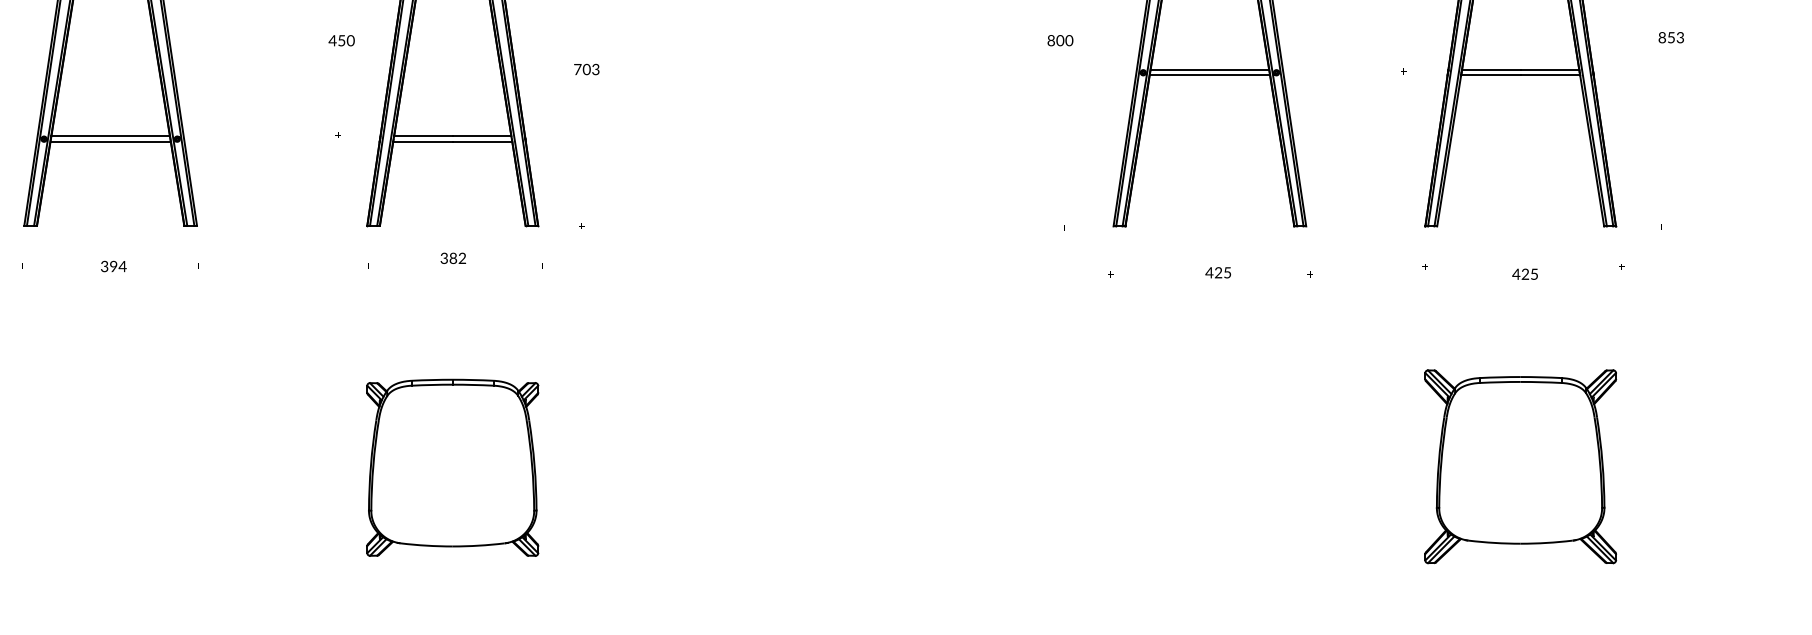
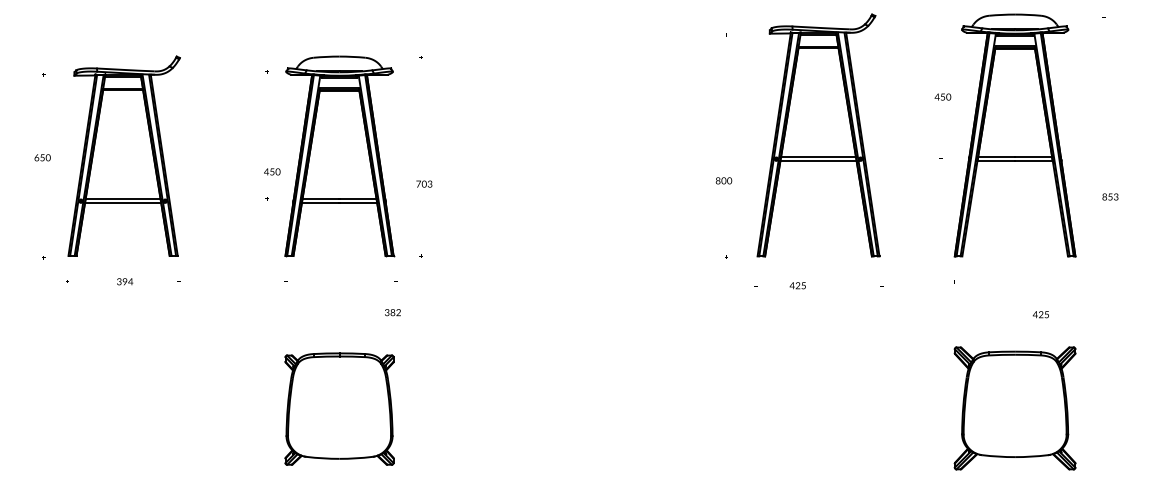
text: (1671, 36) -> (1110, 196), moved
text: (342, 40) -> (272, 171), moved
text: (1059, 40) -> (723, 180), moved
text: (587, 68) -> (424, 183), moved
text: (452, 258) -> (392, 312), moved
text: (1217, 272) -> (797, 285), moved
text: (1524, 274) -> (1040, 314), moved

